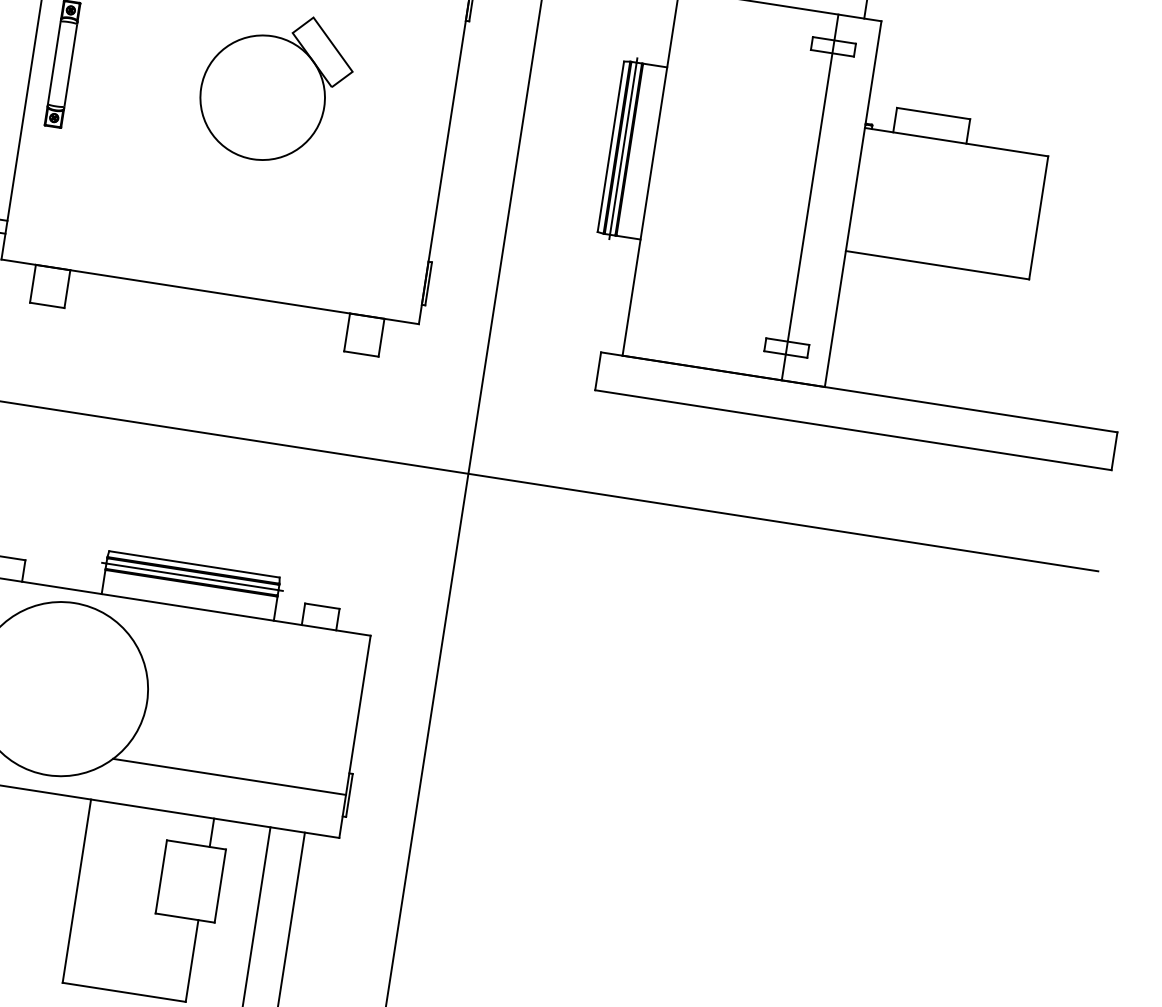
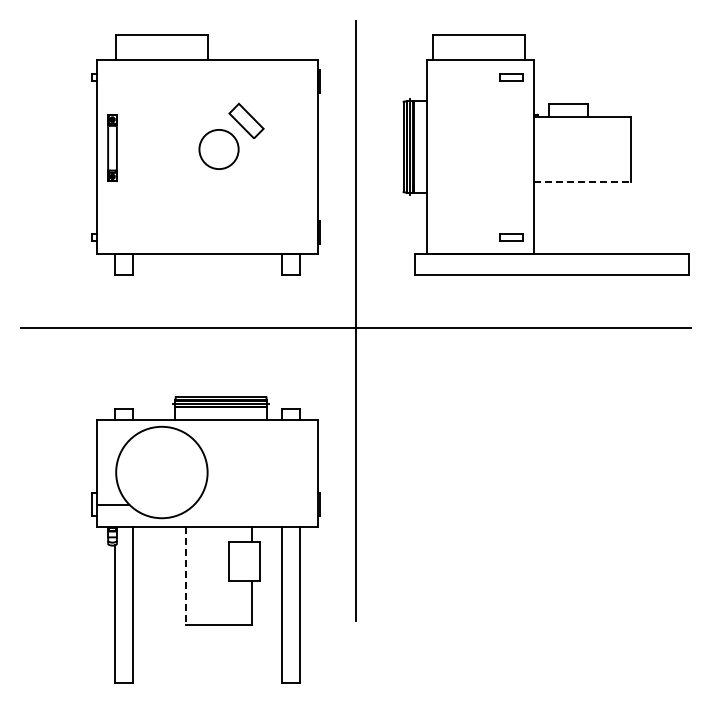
circle: (261, 97) -> (218, 149), size x0.6
line: (810, 198) -> (511, 157), removed
line: (937, 265) -> (582, 182), solid -> dashed
line: (229, 776) -> (256, 504), removed
line: (77, 891) -> (186, 576), solid -> dashed

